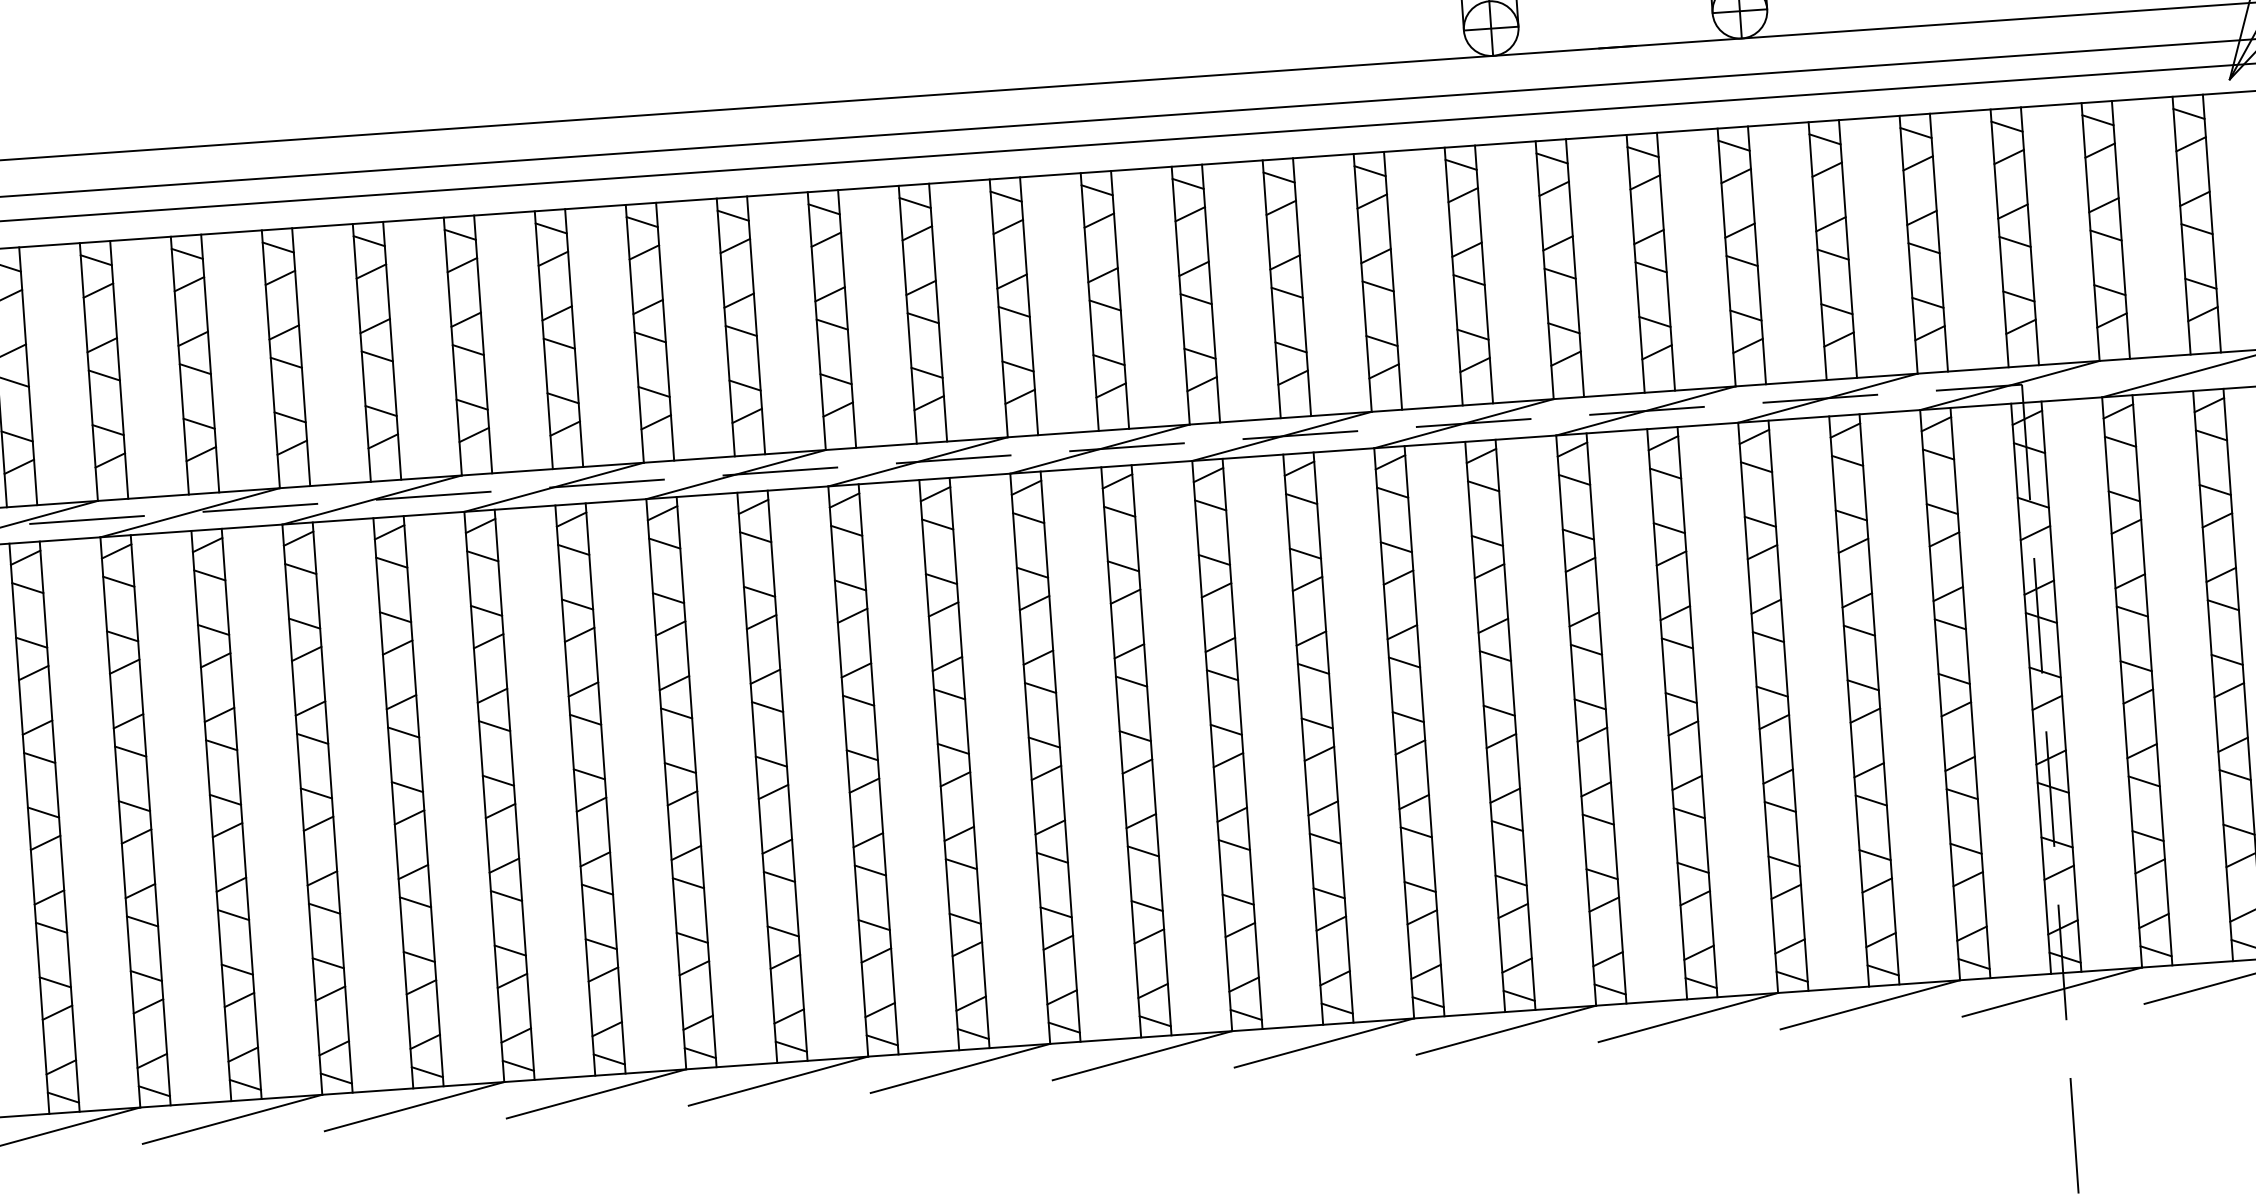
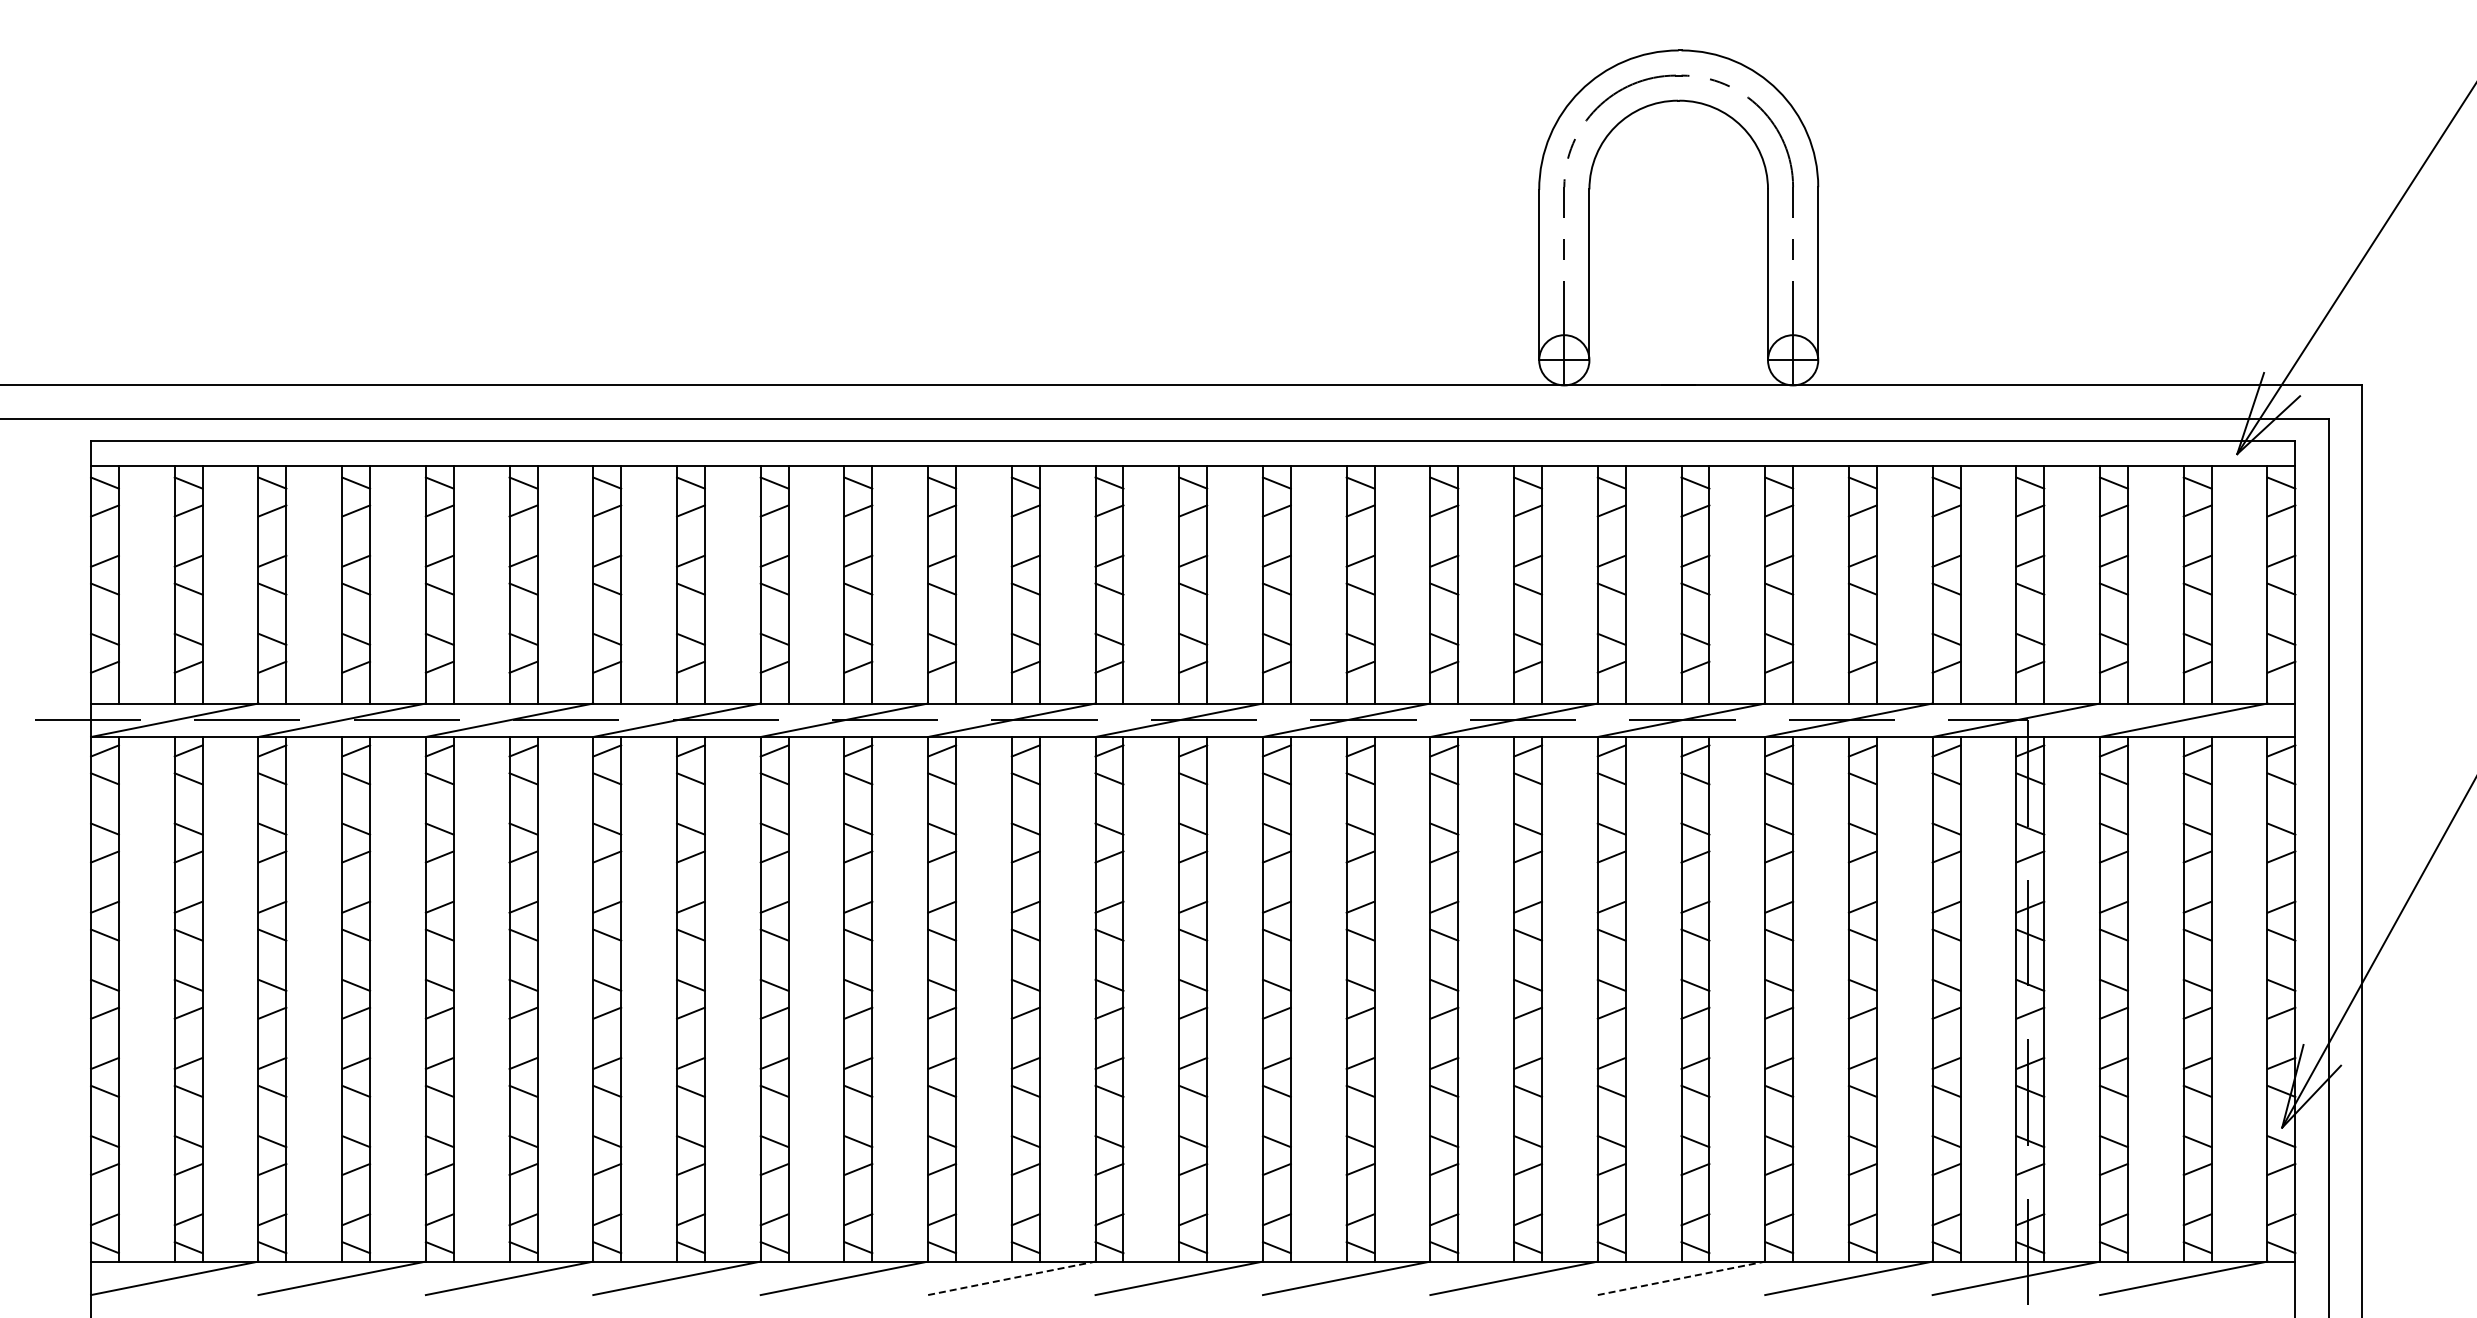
line: (1689, 1017) -> (1682, 1278), solid -> dashed
line: (961, 1068) -> (1012, 1278), solid -> dashed

